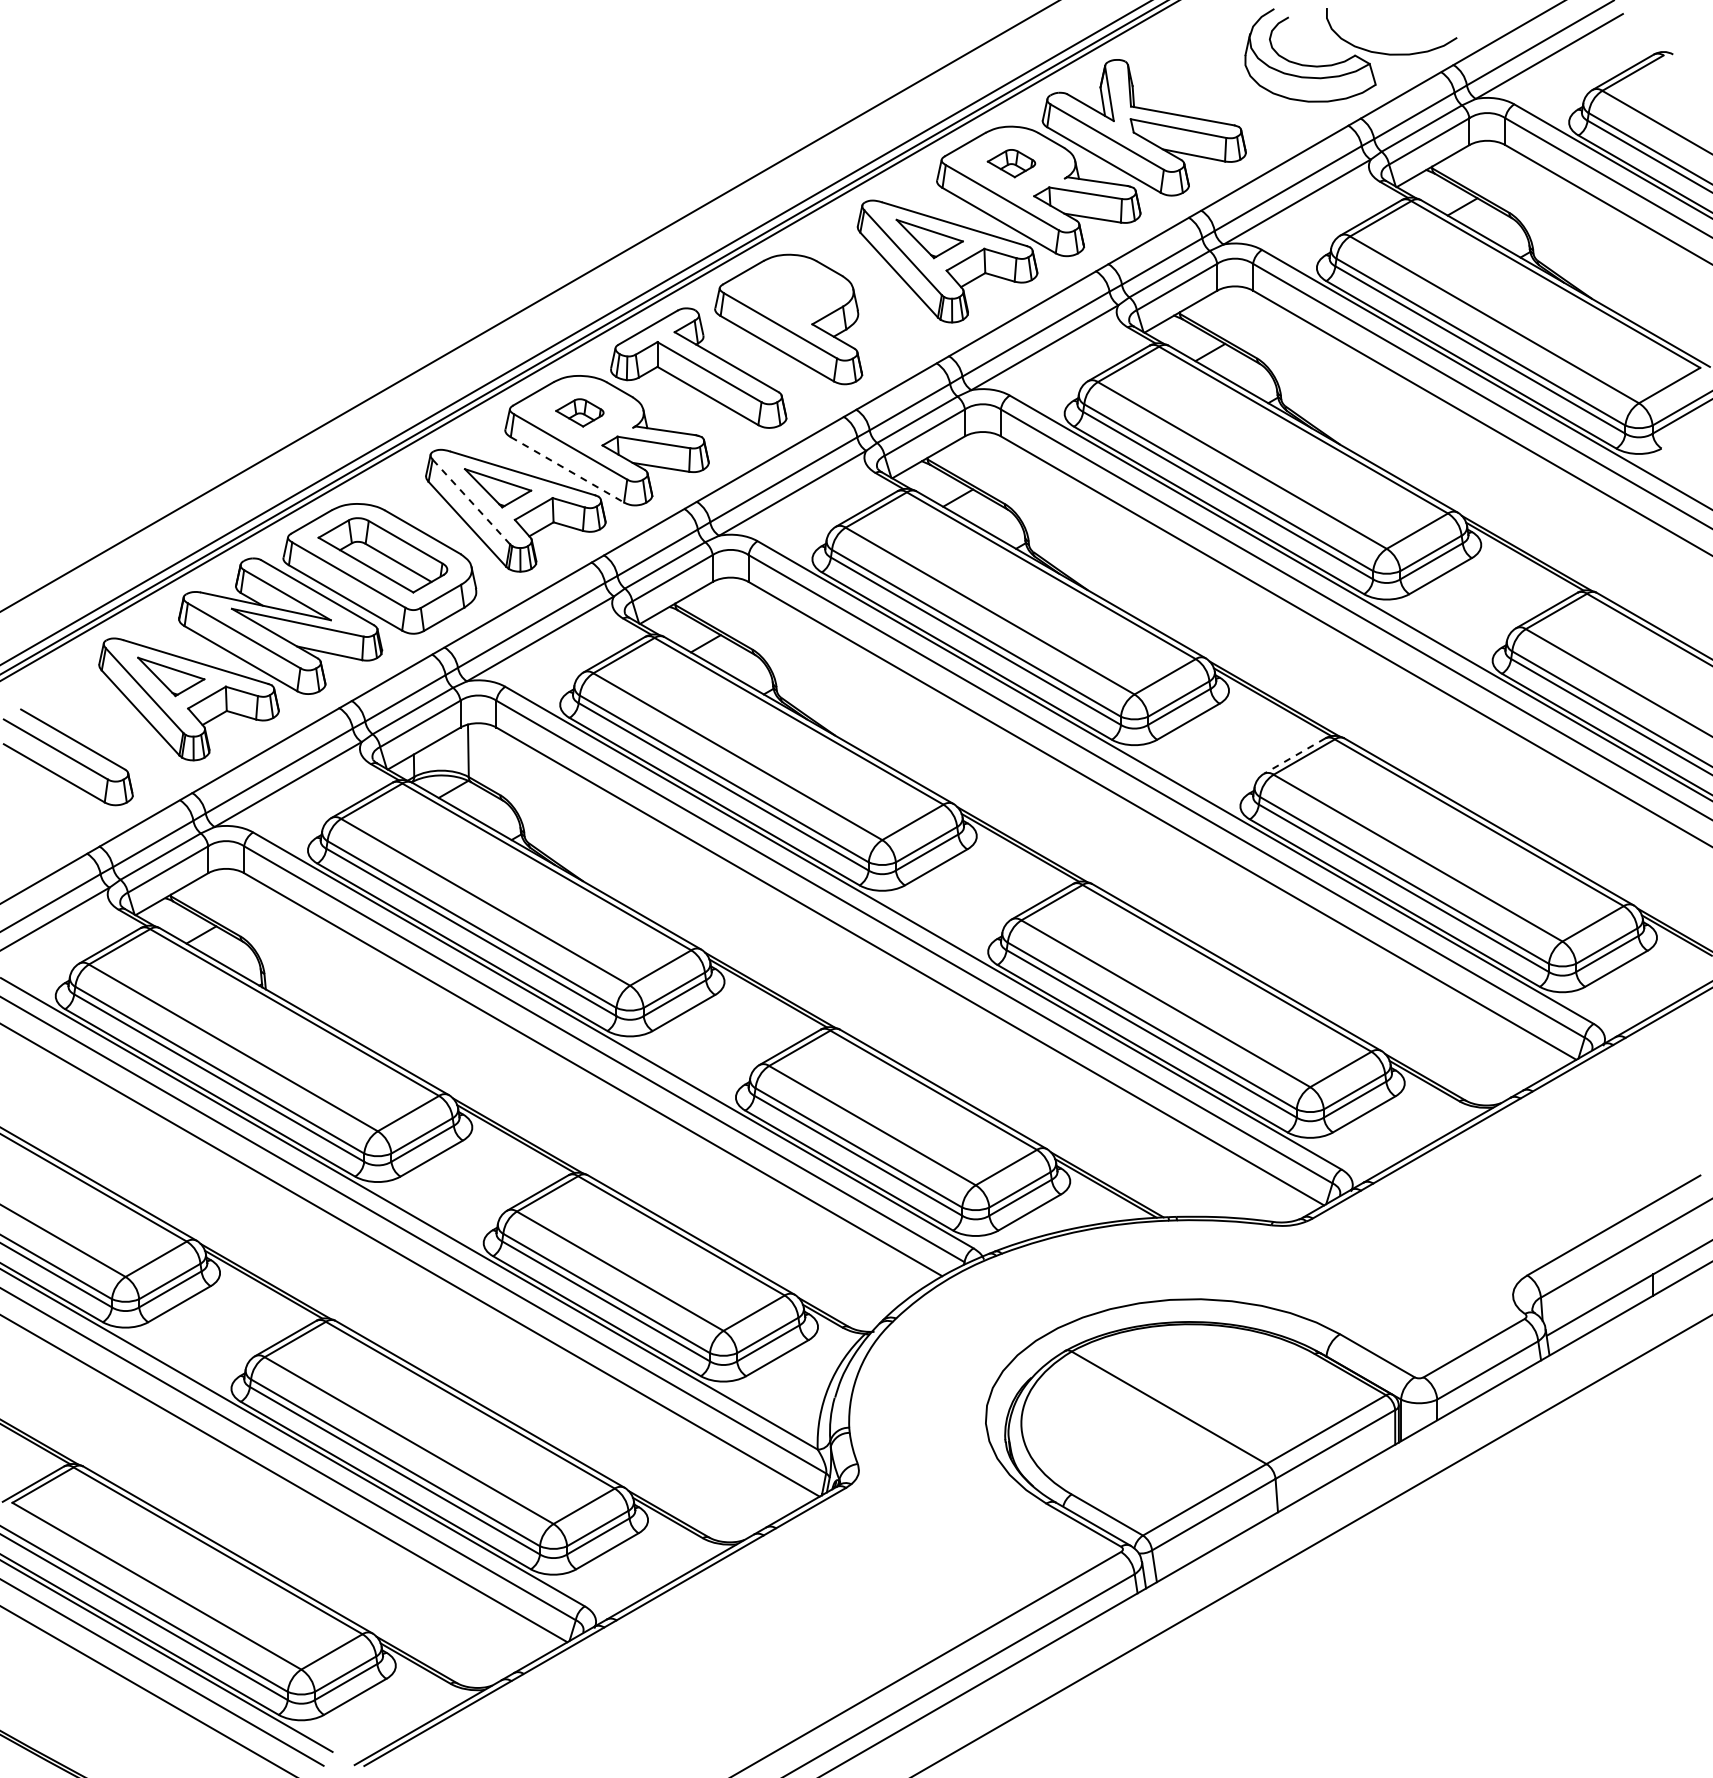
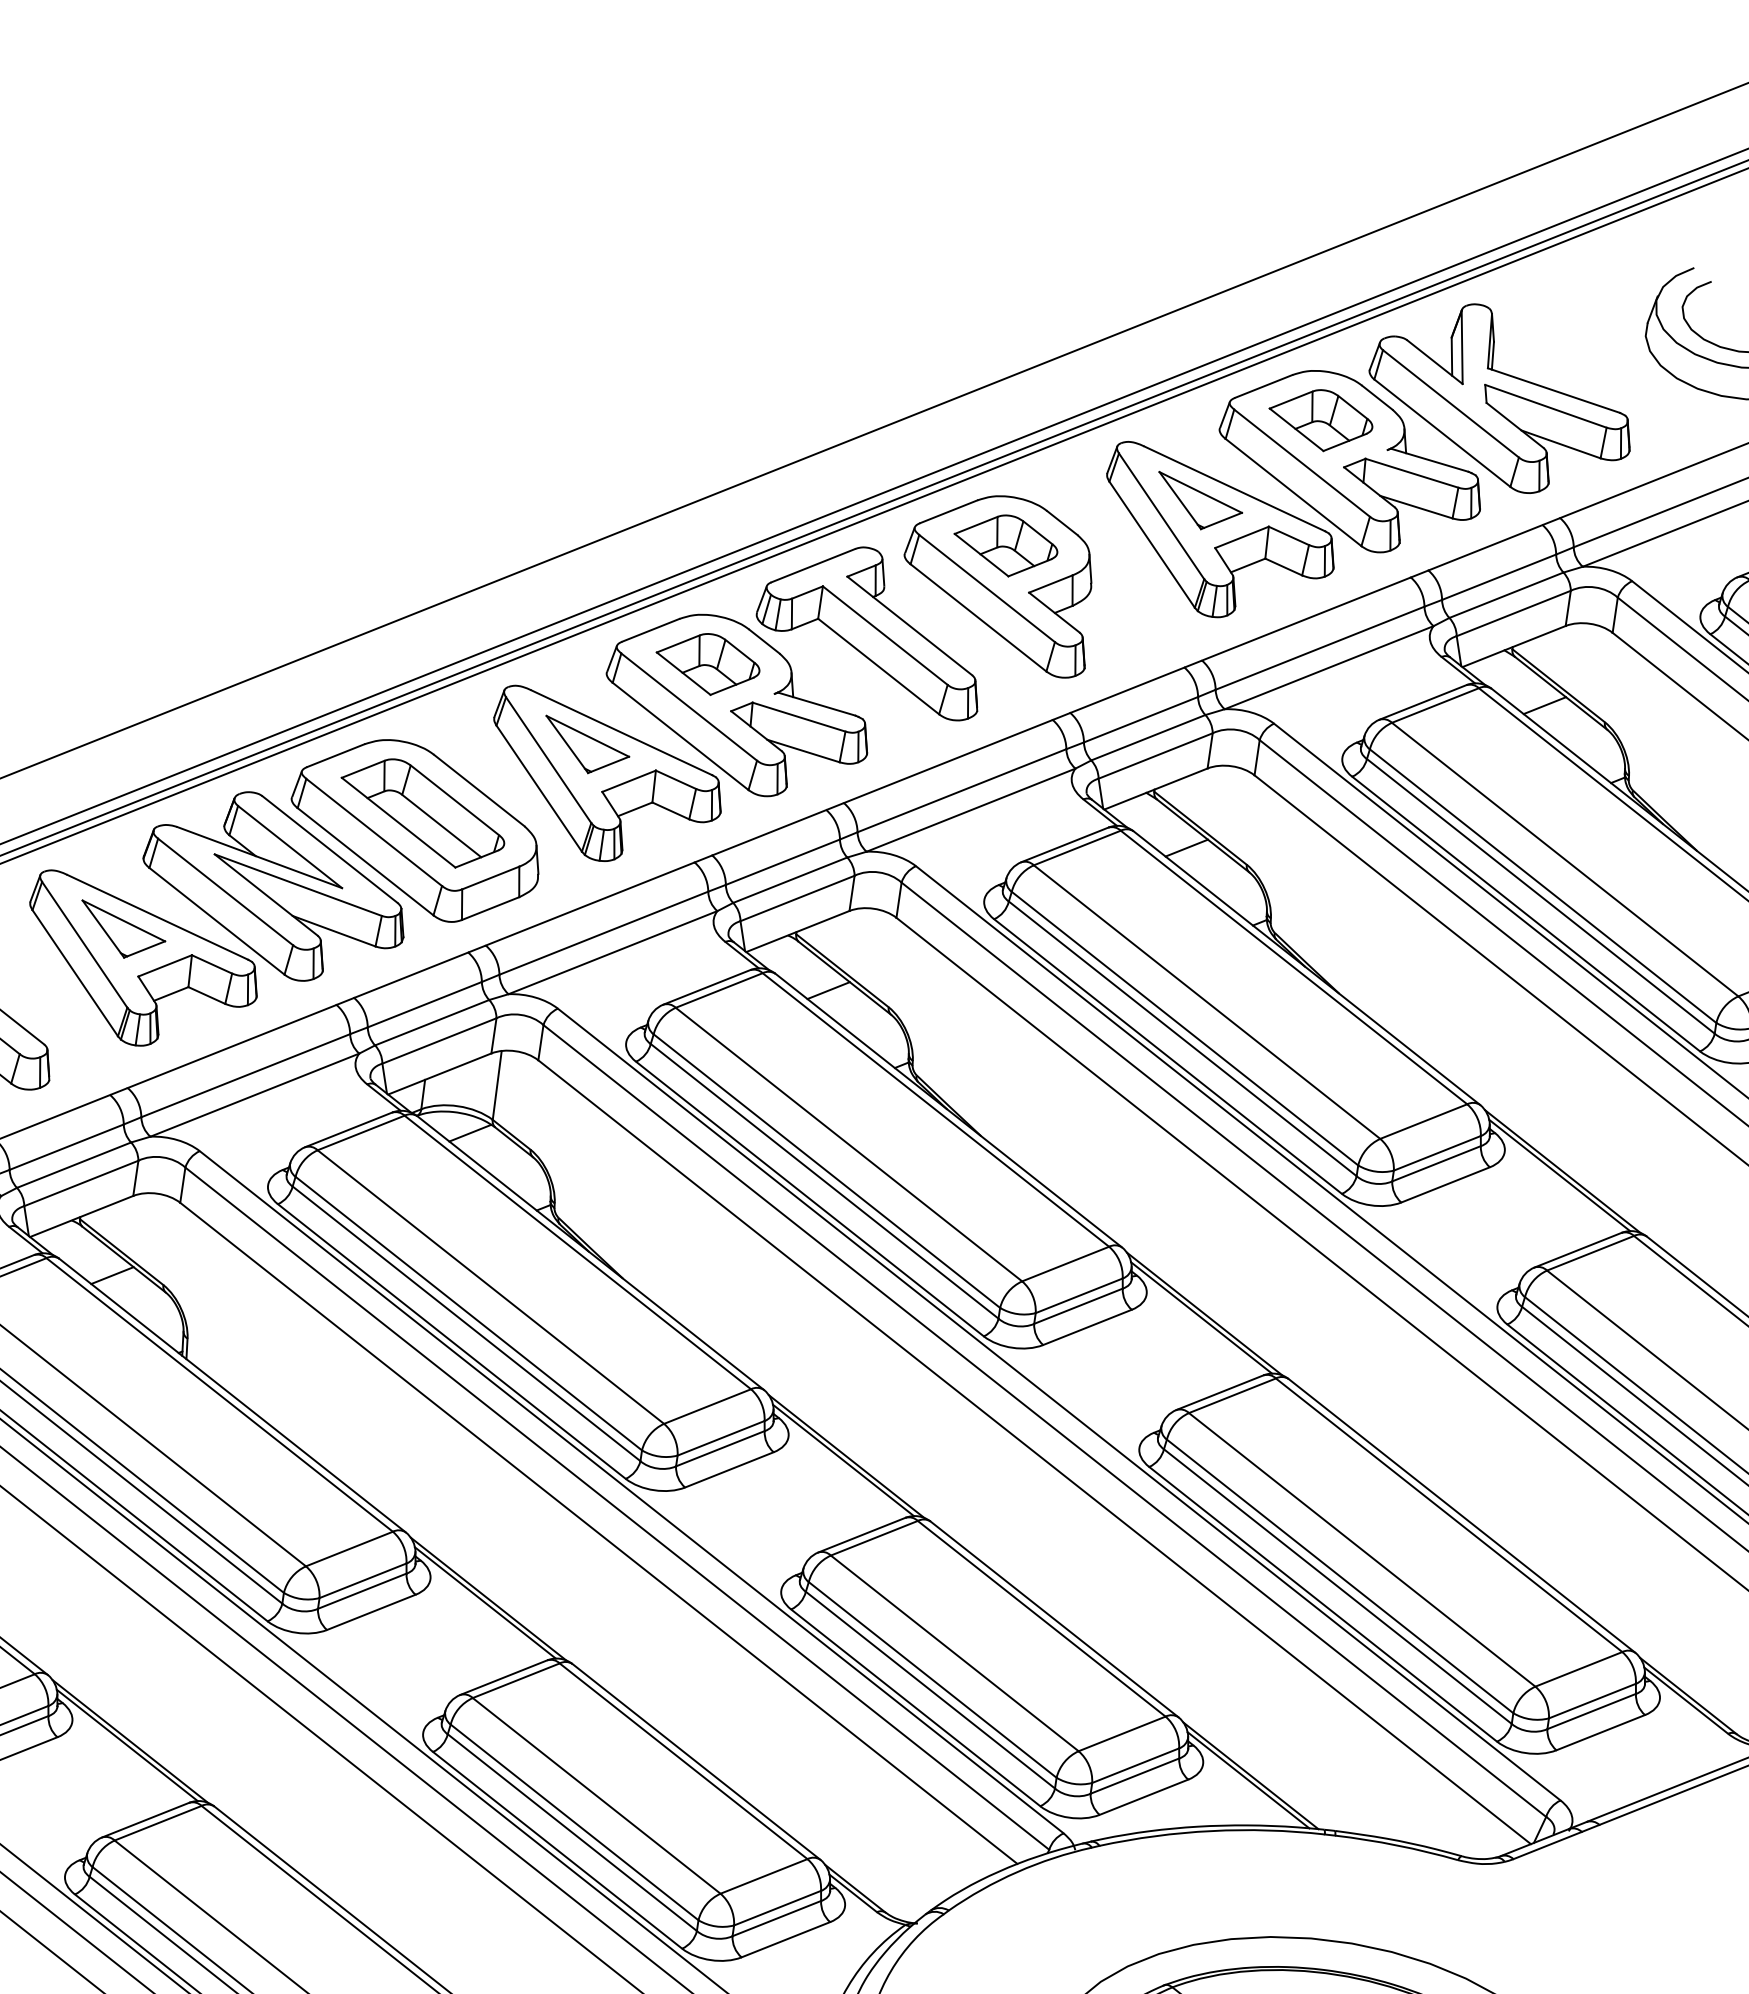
part: (1011, 163) -> (1320, 420), size x1.67
part: (789, 291) -> (1005, 545), added
part: (579, 412) -> (707, 663), size x1.67
line: (567, 470) -> (680, 737), dashed -> solid
line: (471, 501) -> (548, 759), dashed -> solid
line: (1294, 756) -> (1577, 1250), dashed -> solid

